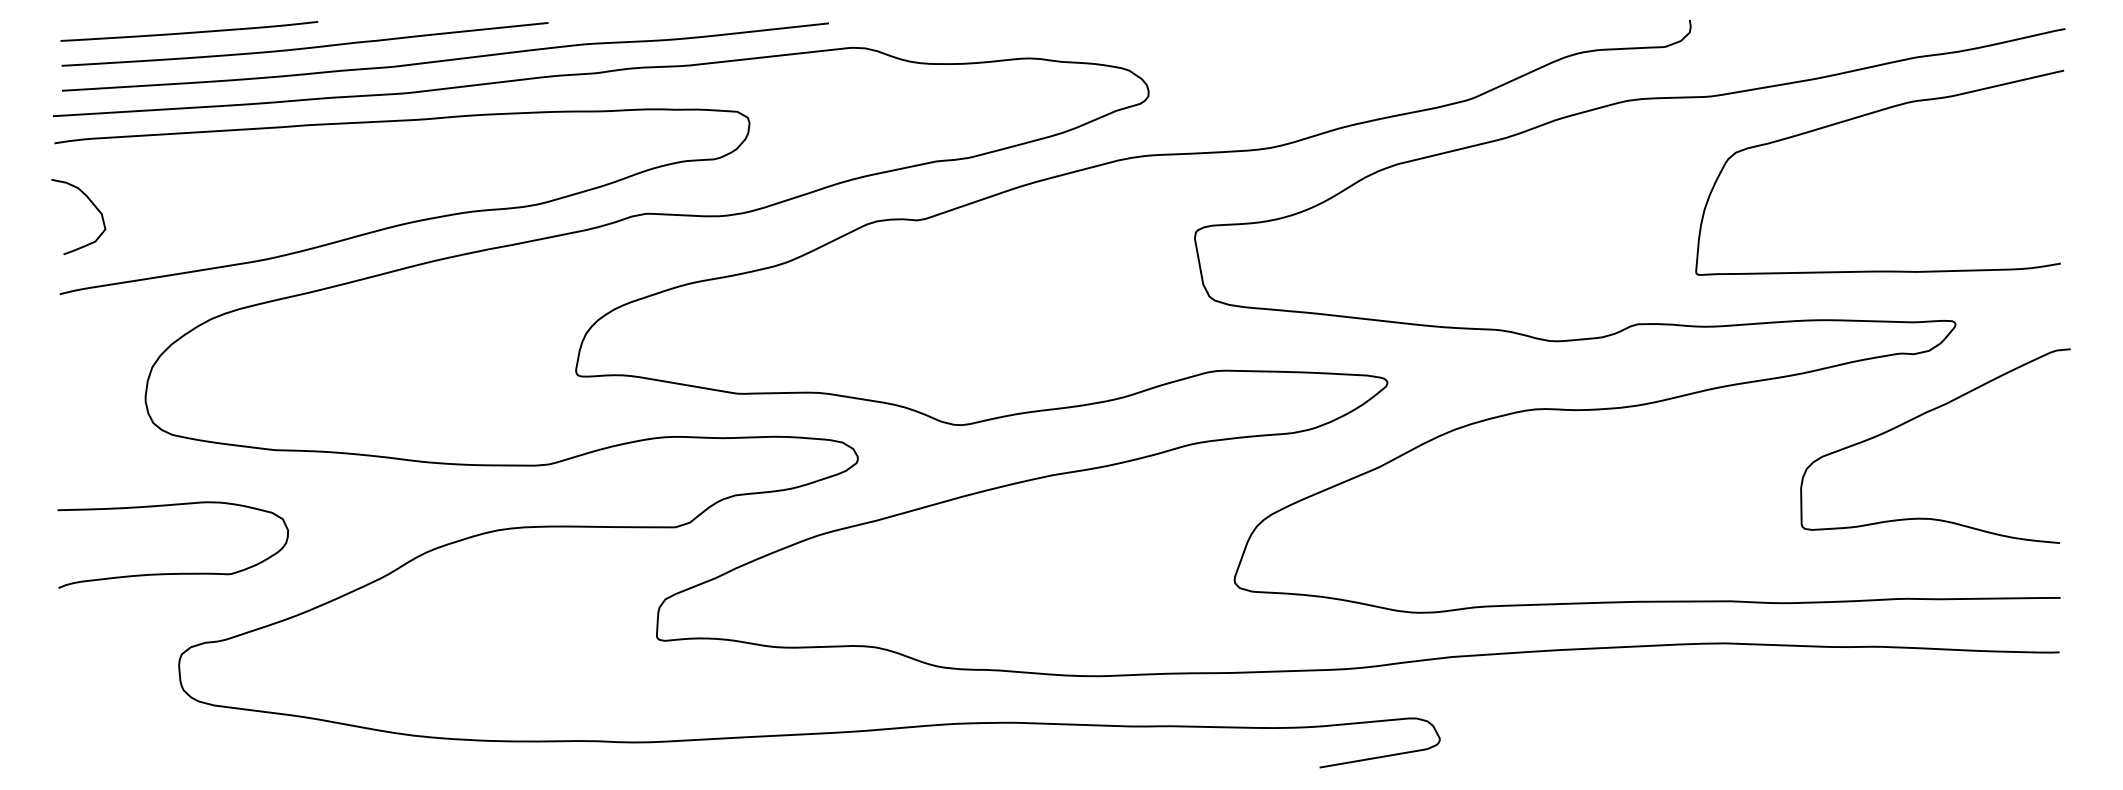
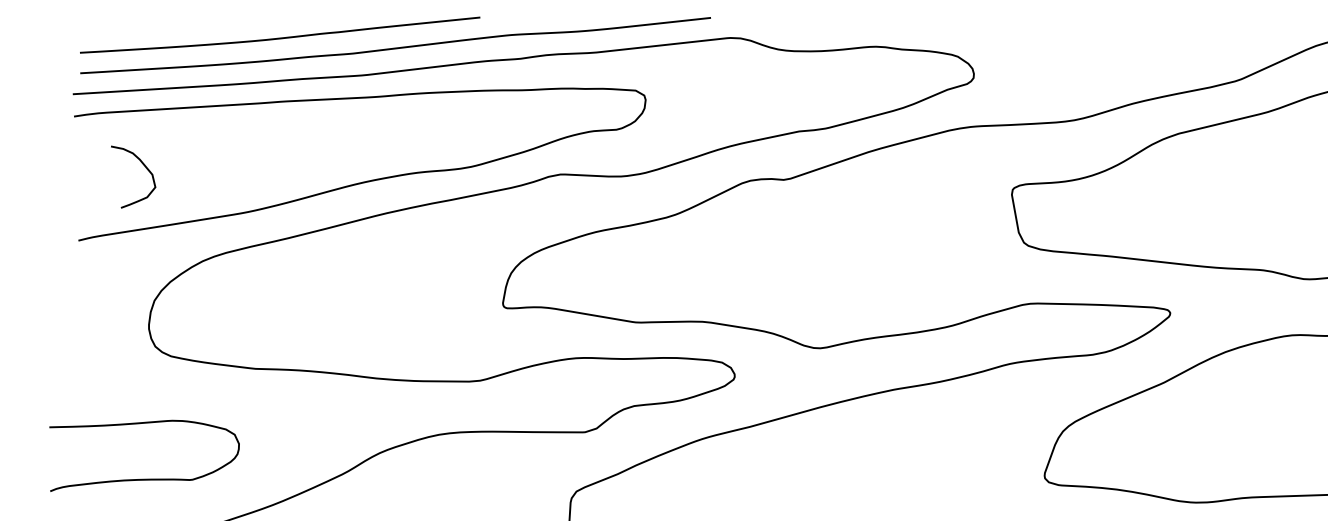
curve: (189, 32) -> (185, 25), removed
curve: (91, 203) -> (143, 166), moved
curve: (172, 573) -> (143, 479), moved

